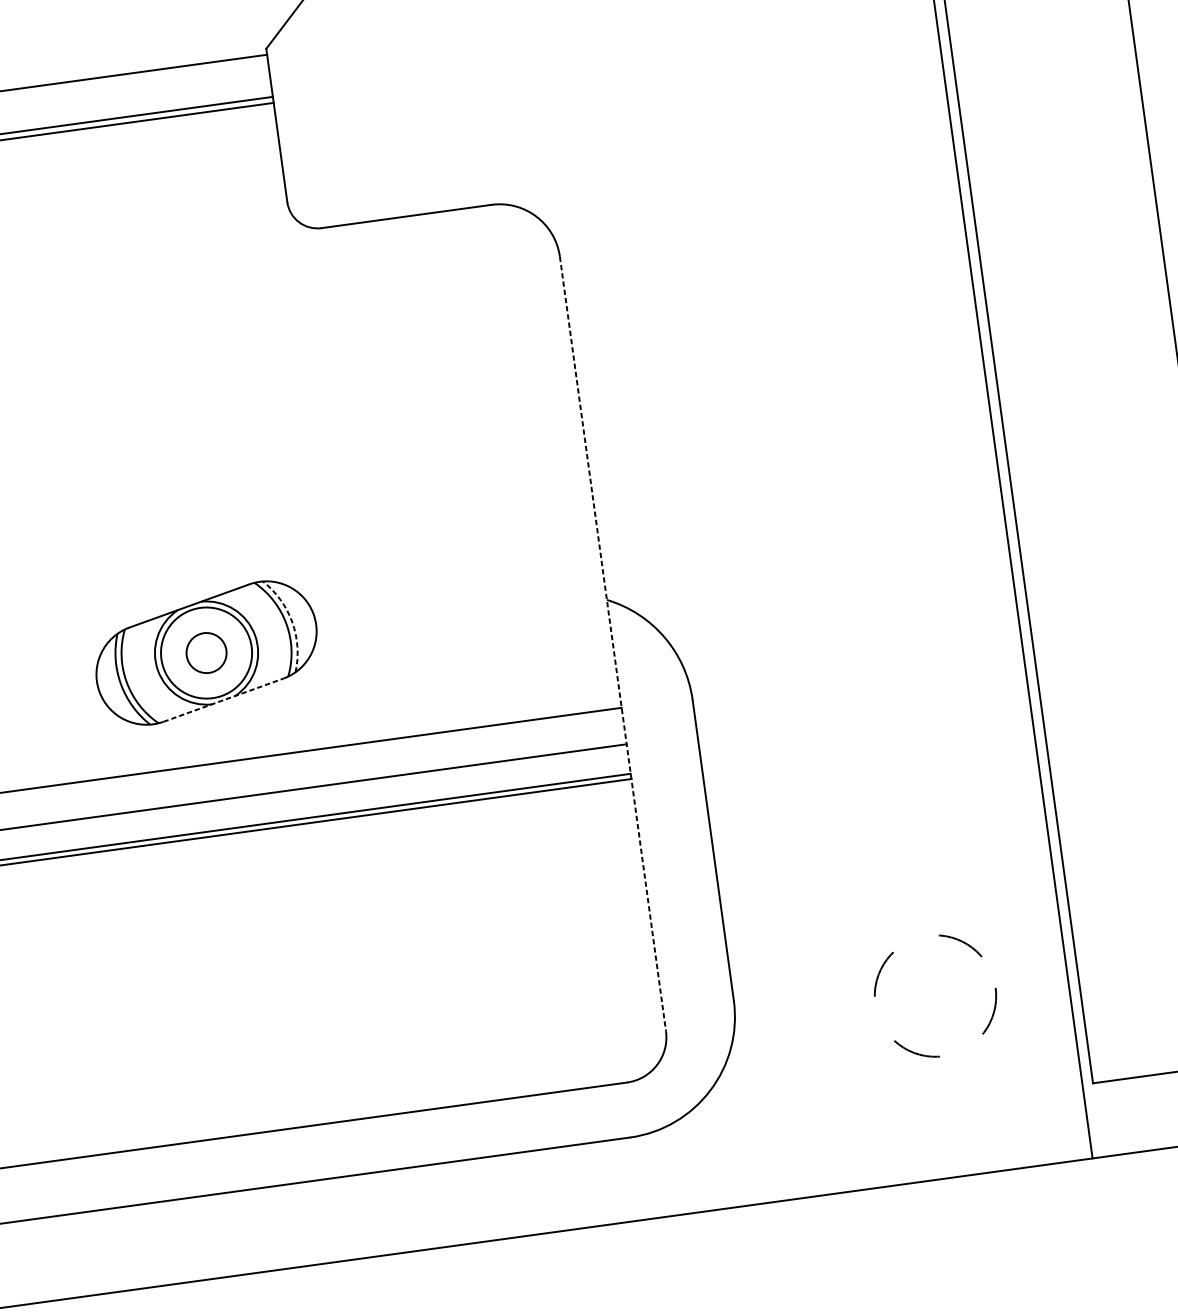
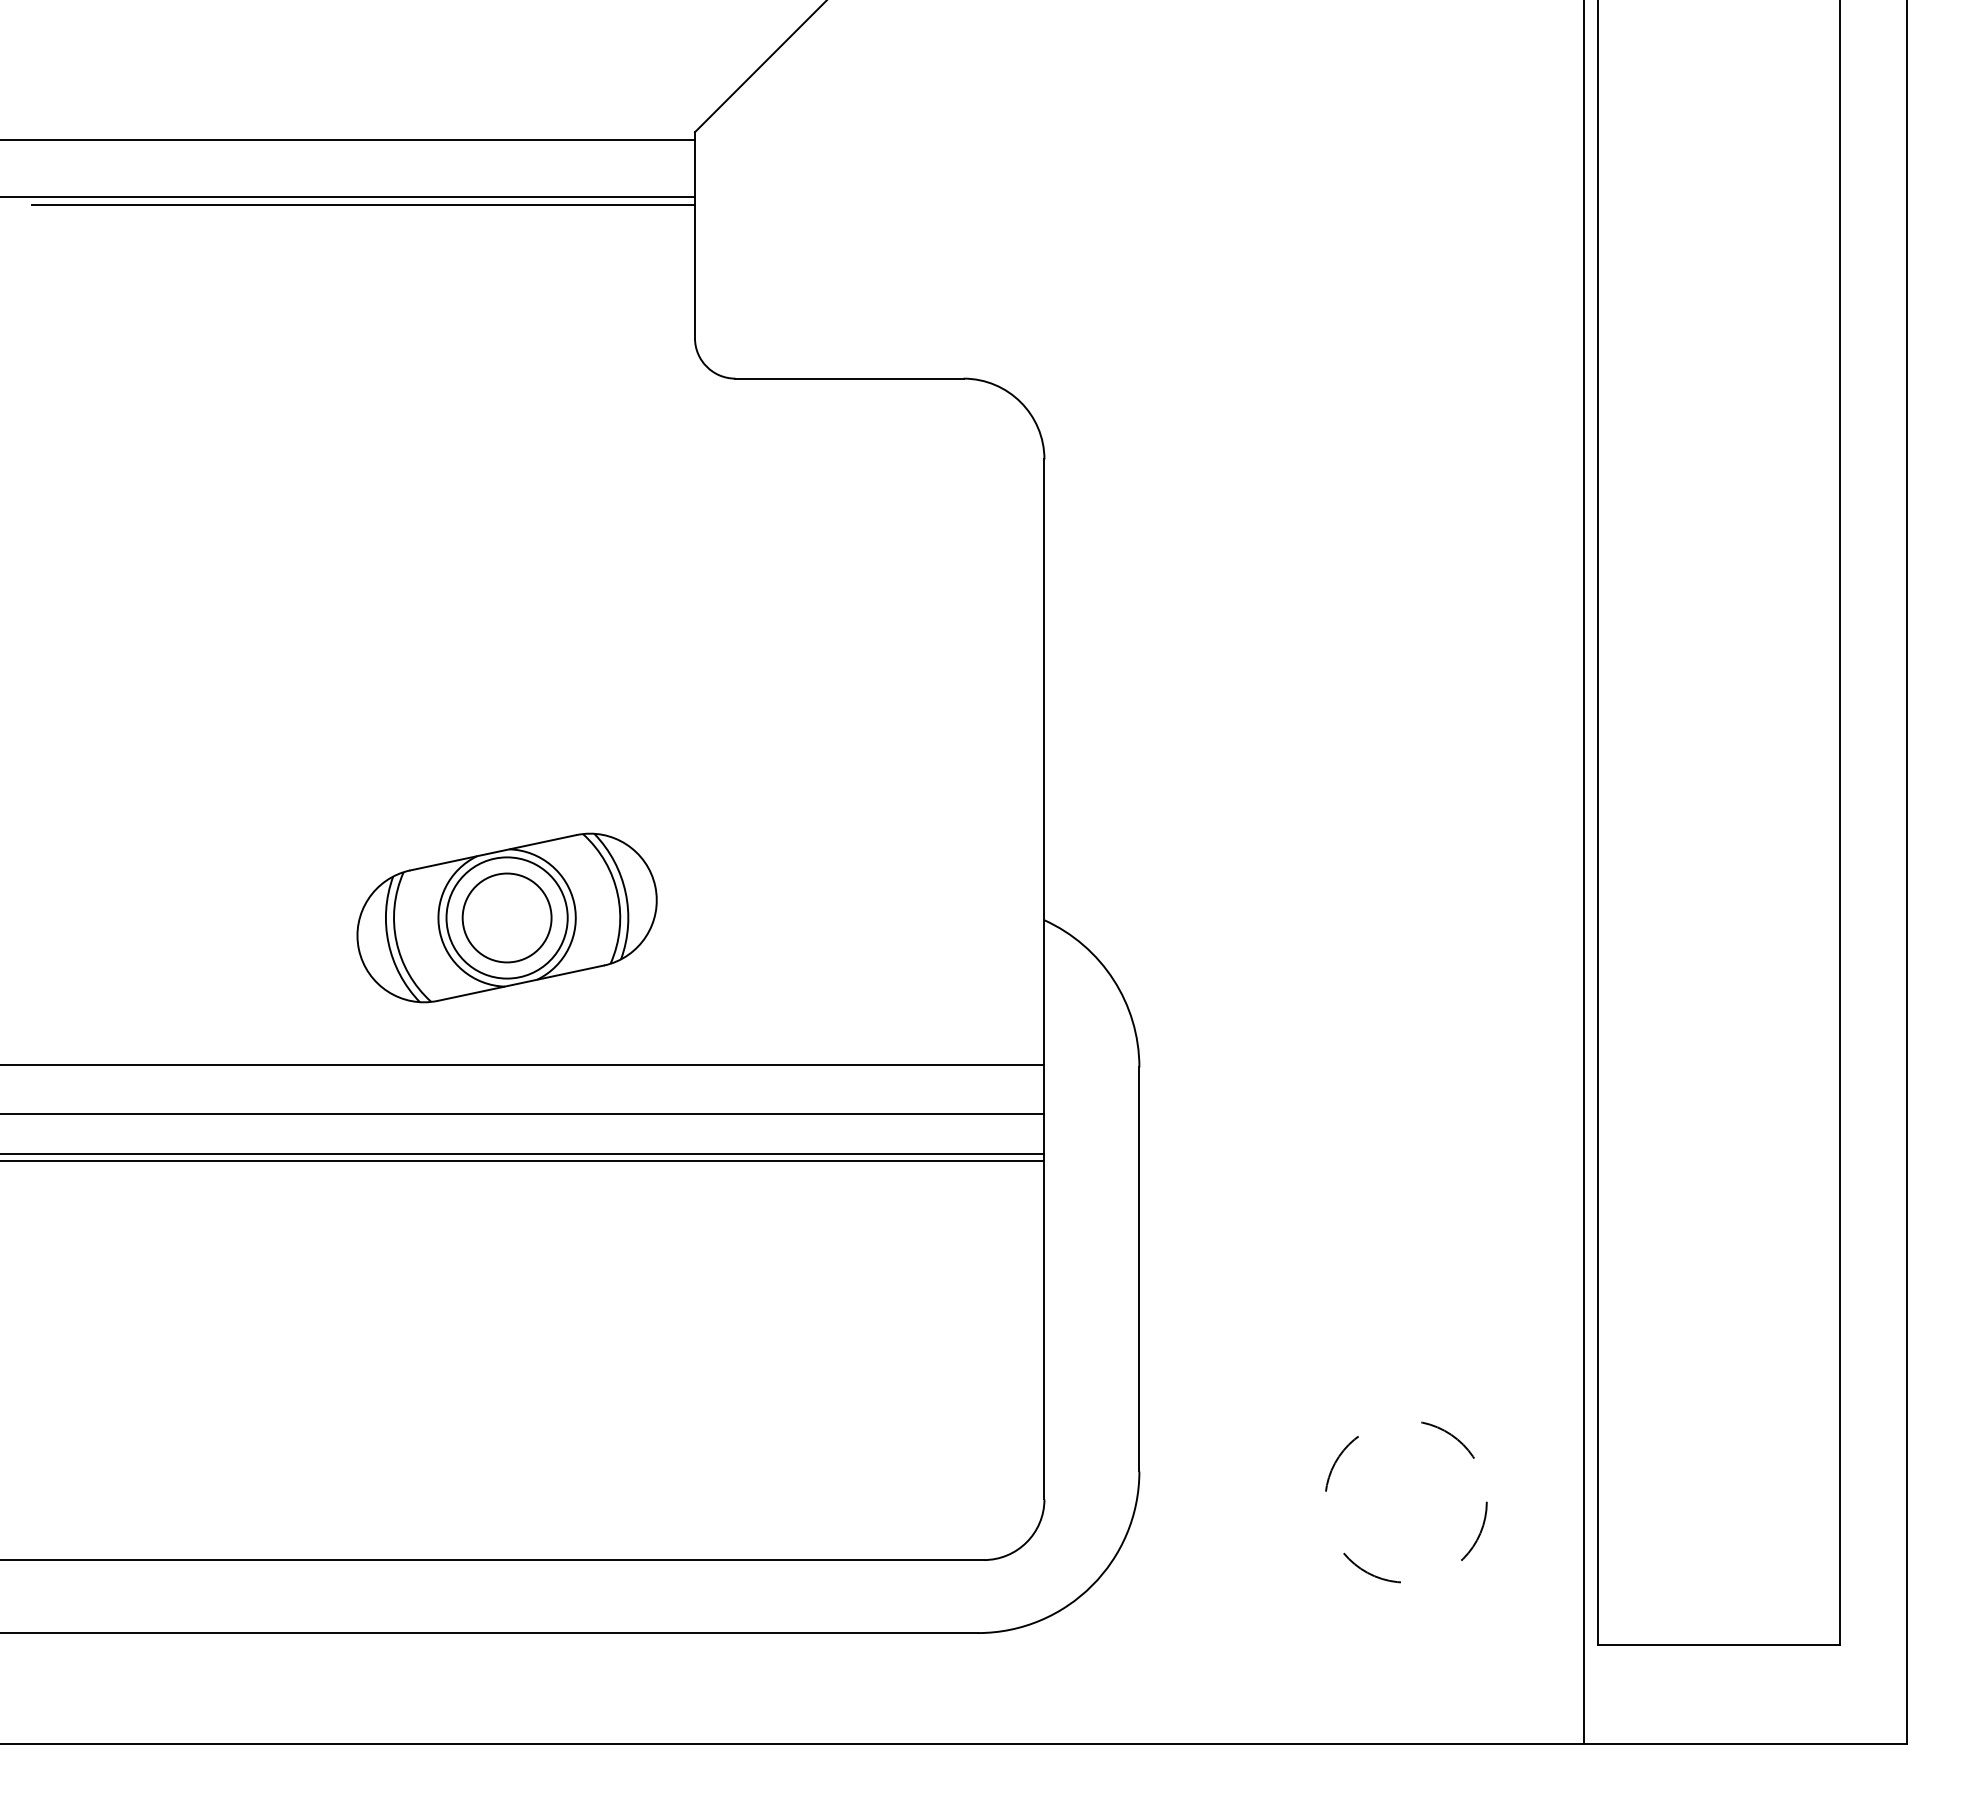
arc: (292, 622) -> (625, 892), dashed -> solid
line: (612, 644) -> (1044, 979), dashed -> solid
circle: (206, 652) -> (506, 917), size x1.67
line: (223, 700) -> (520, 983), dashed -> solid

